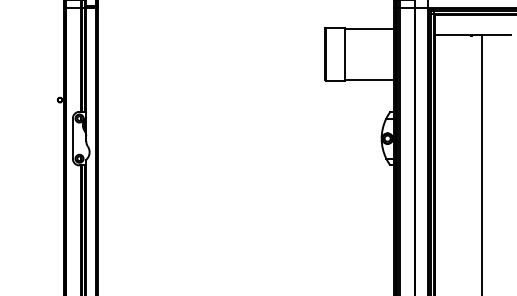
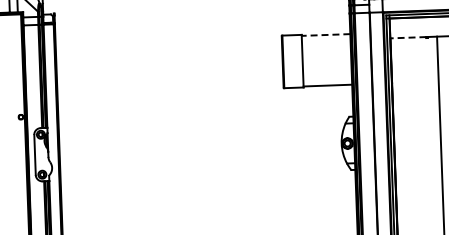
line: (369, 28) -> (325, 34), solid -> dashed
line: (452, 34) -> (408, 37), solid -> dashed

